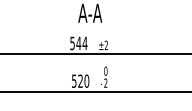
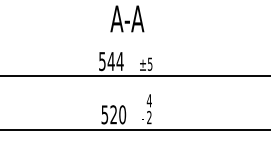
text: (105, 44) -> (149, 63), ±2 -> ±5
text: (105, 71) -> (148, 100), 0 -> 4

